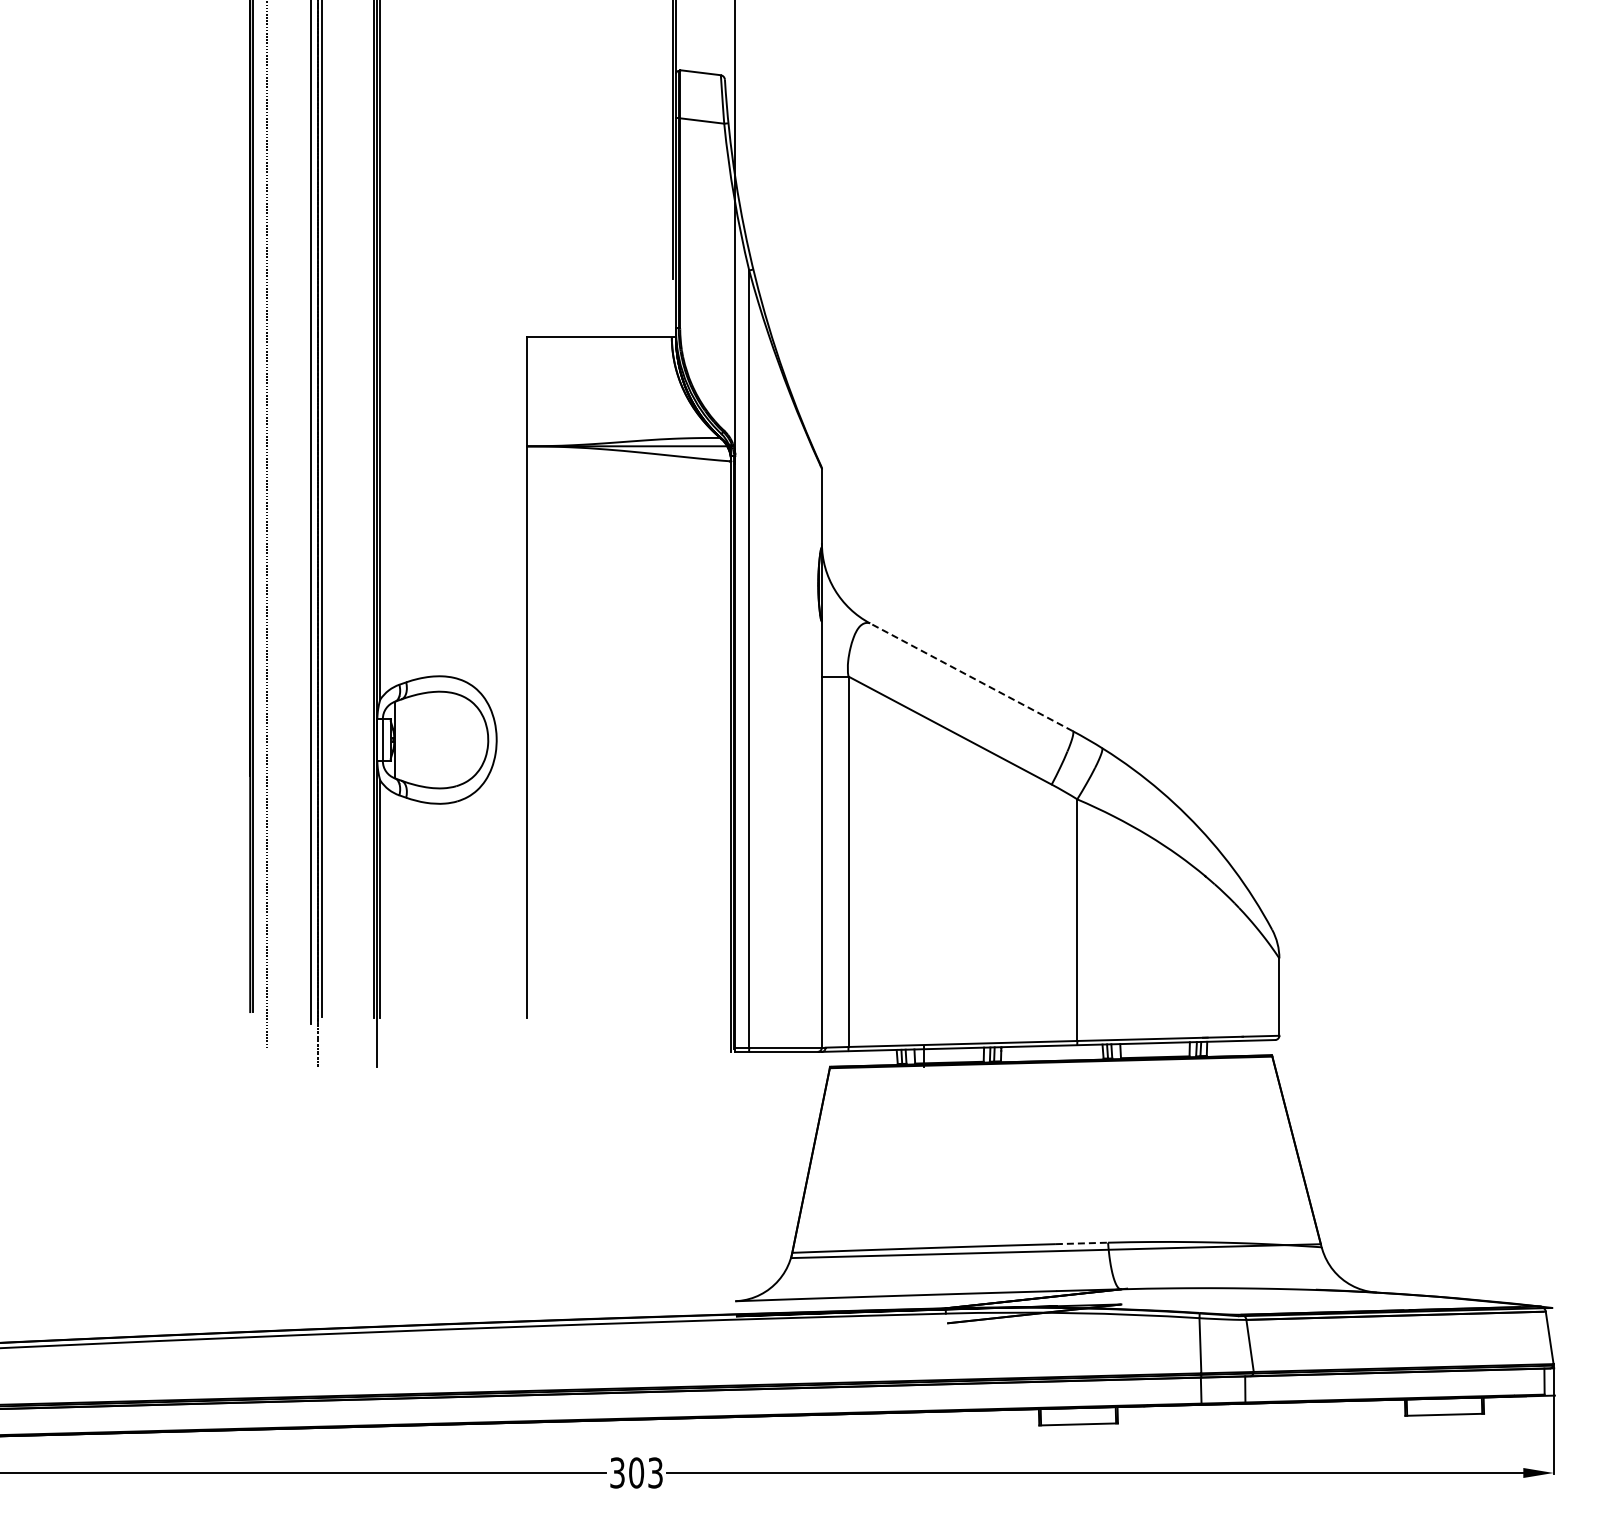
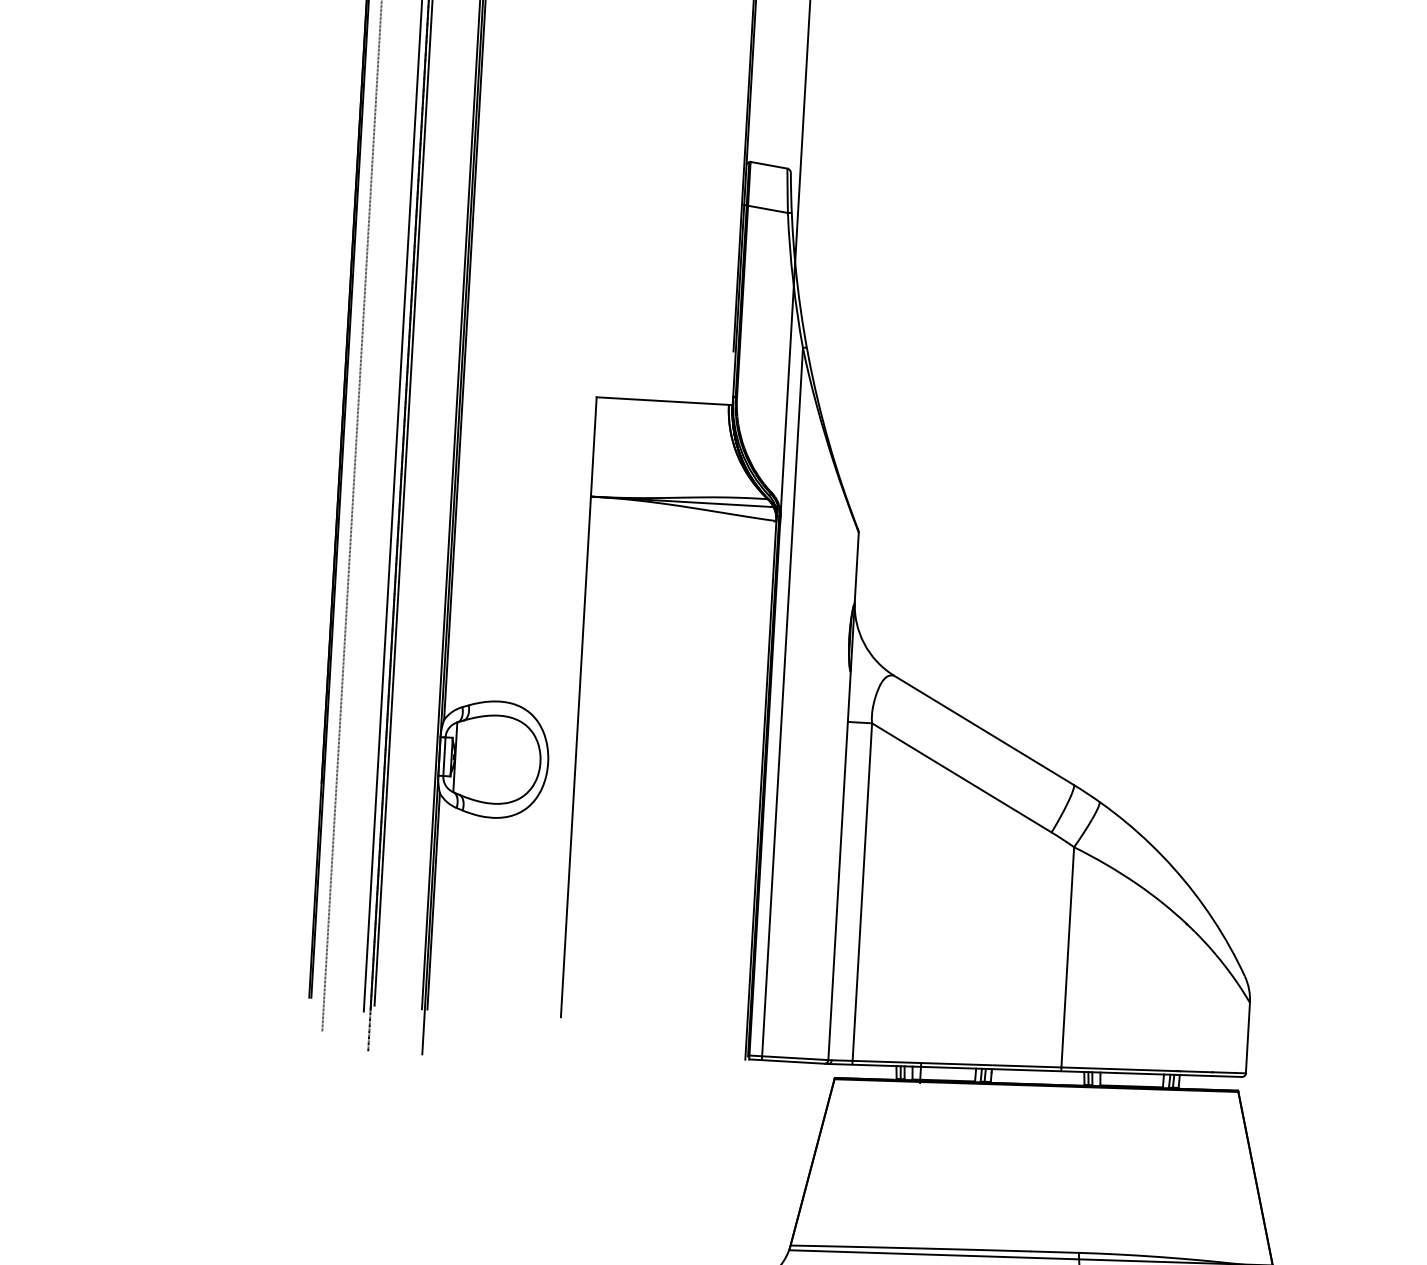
line: (971, 677) -> (984, 730), dashed -> solid
line: (1082, 1243) -> (1055, 1252), dashed -> solid

